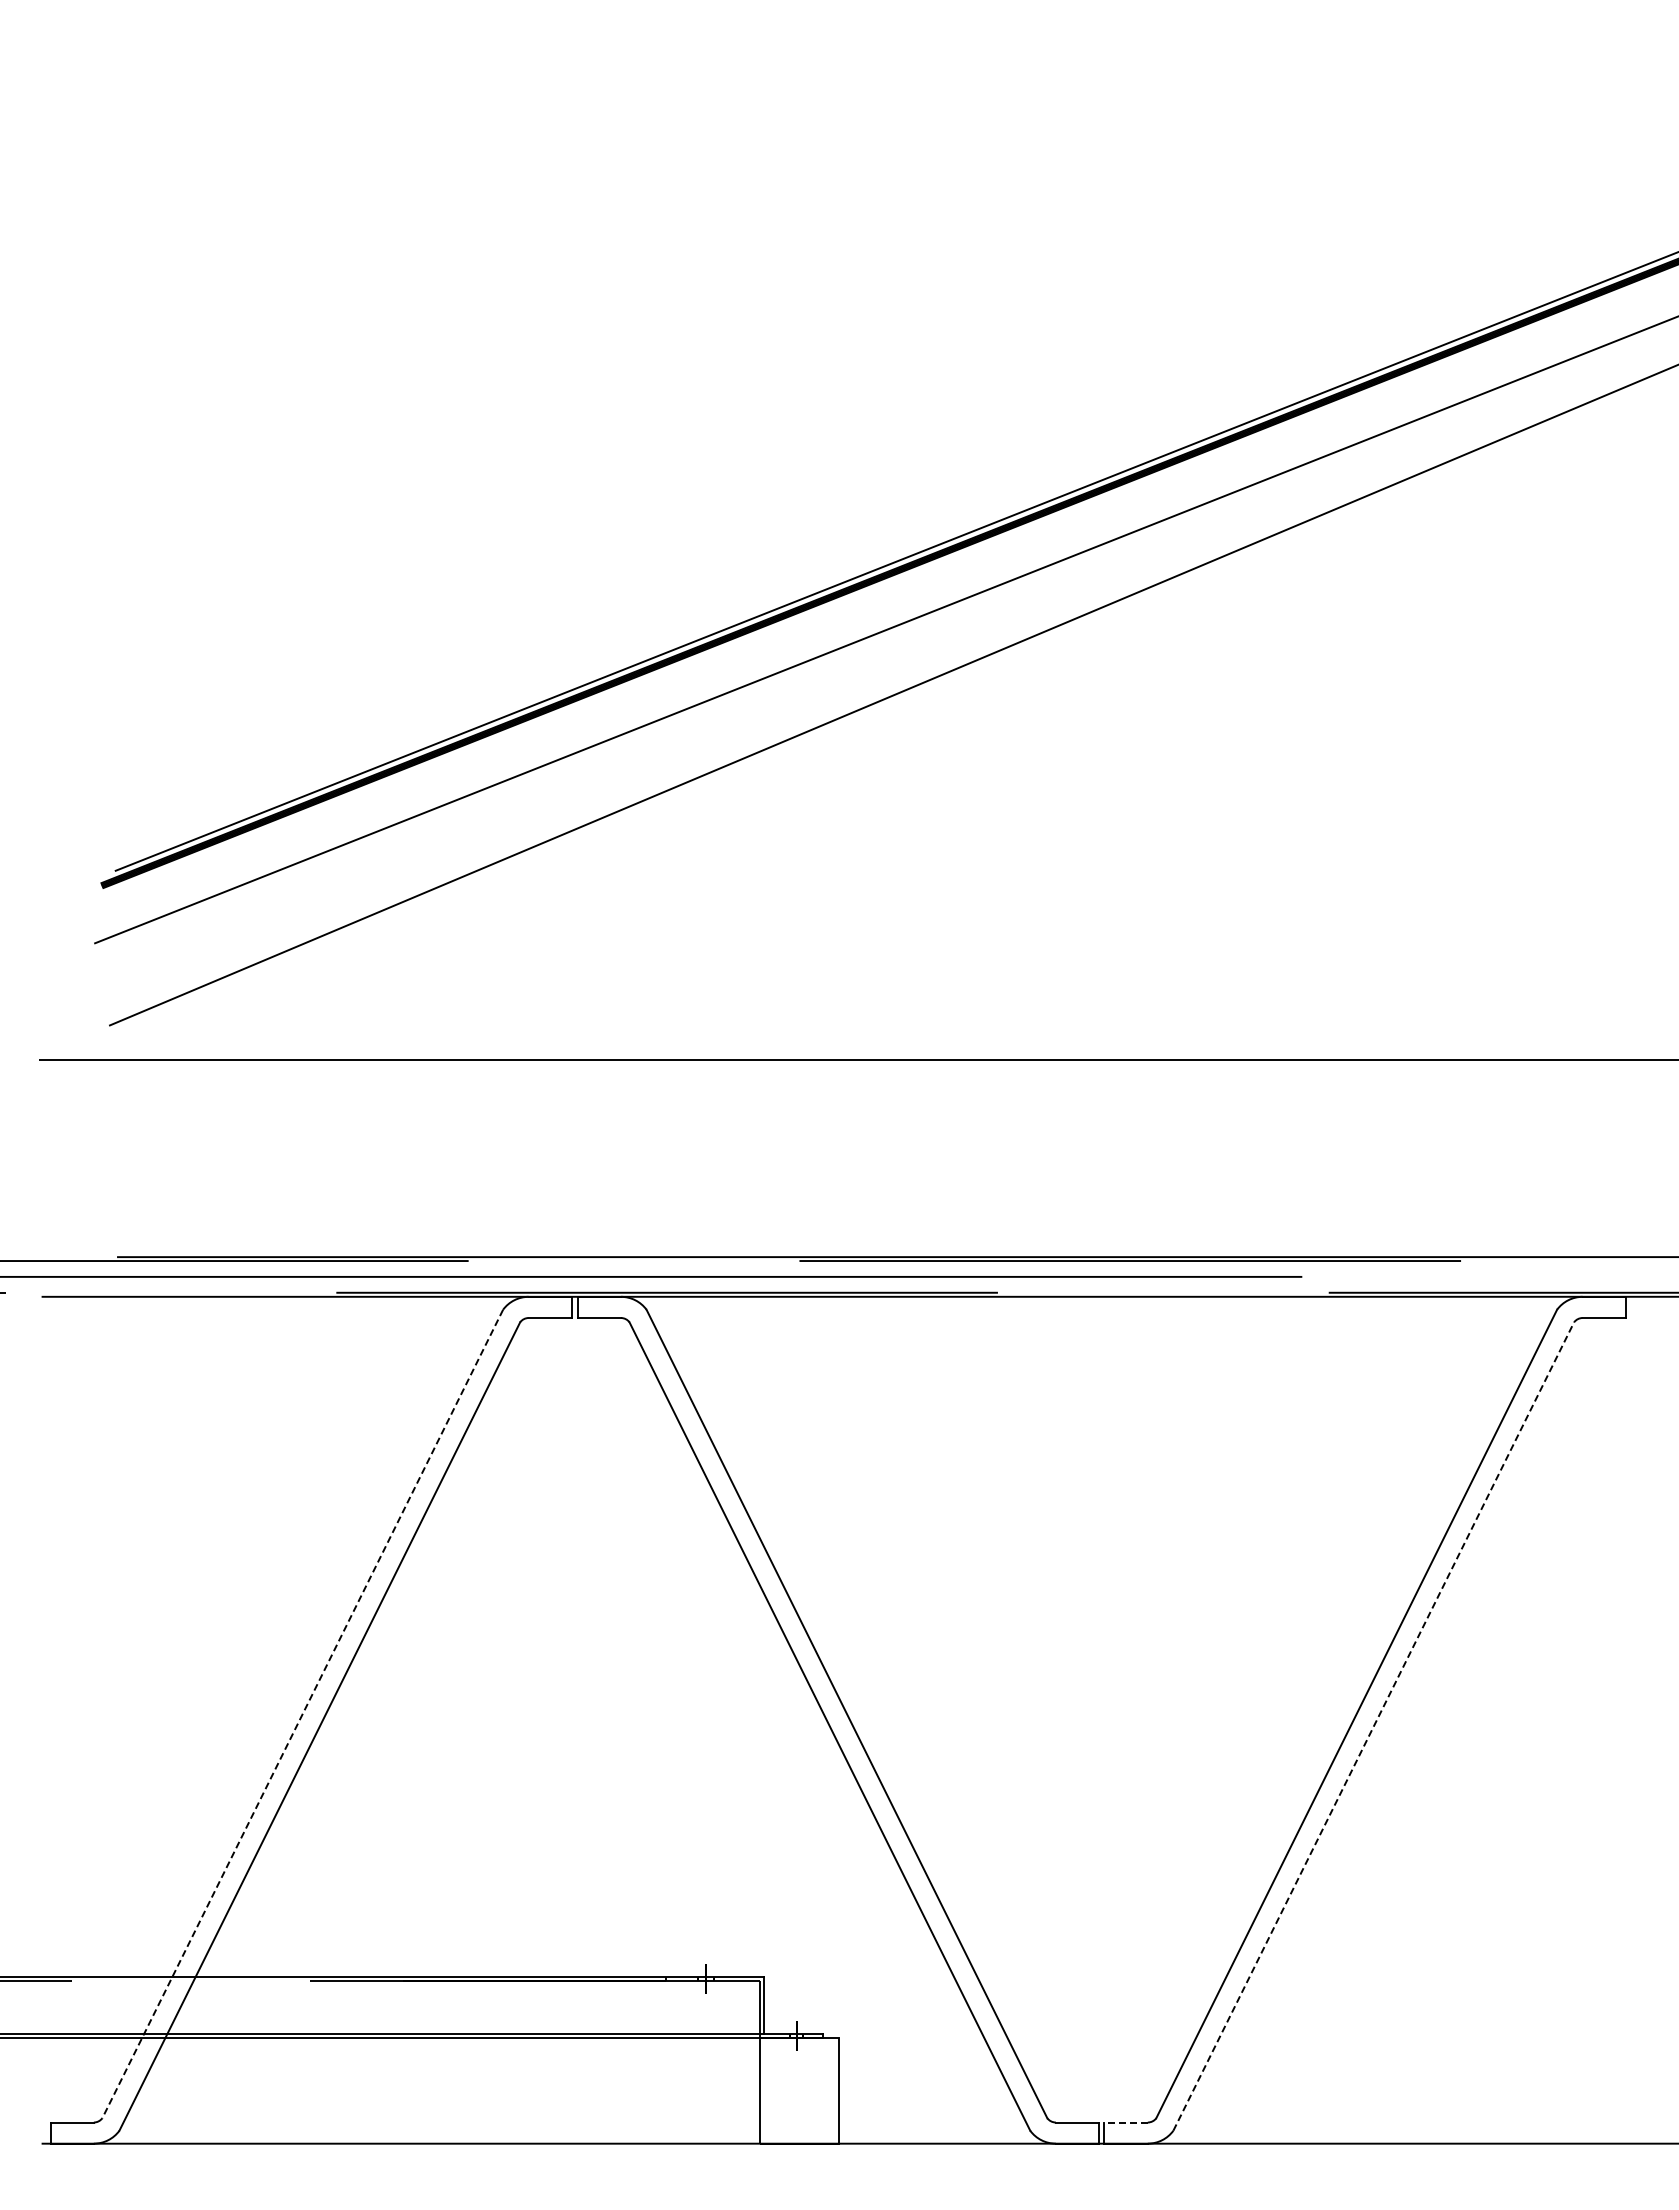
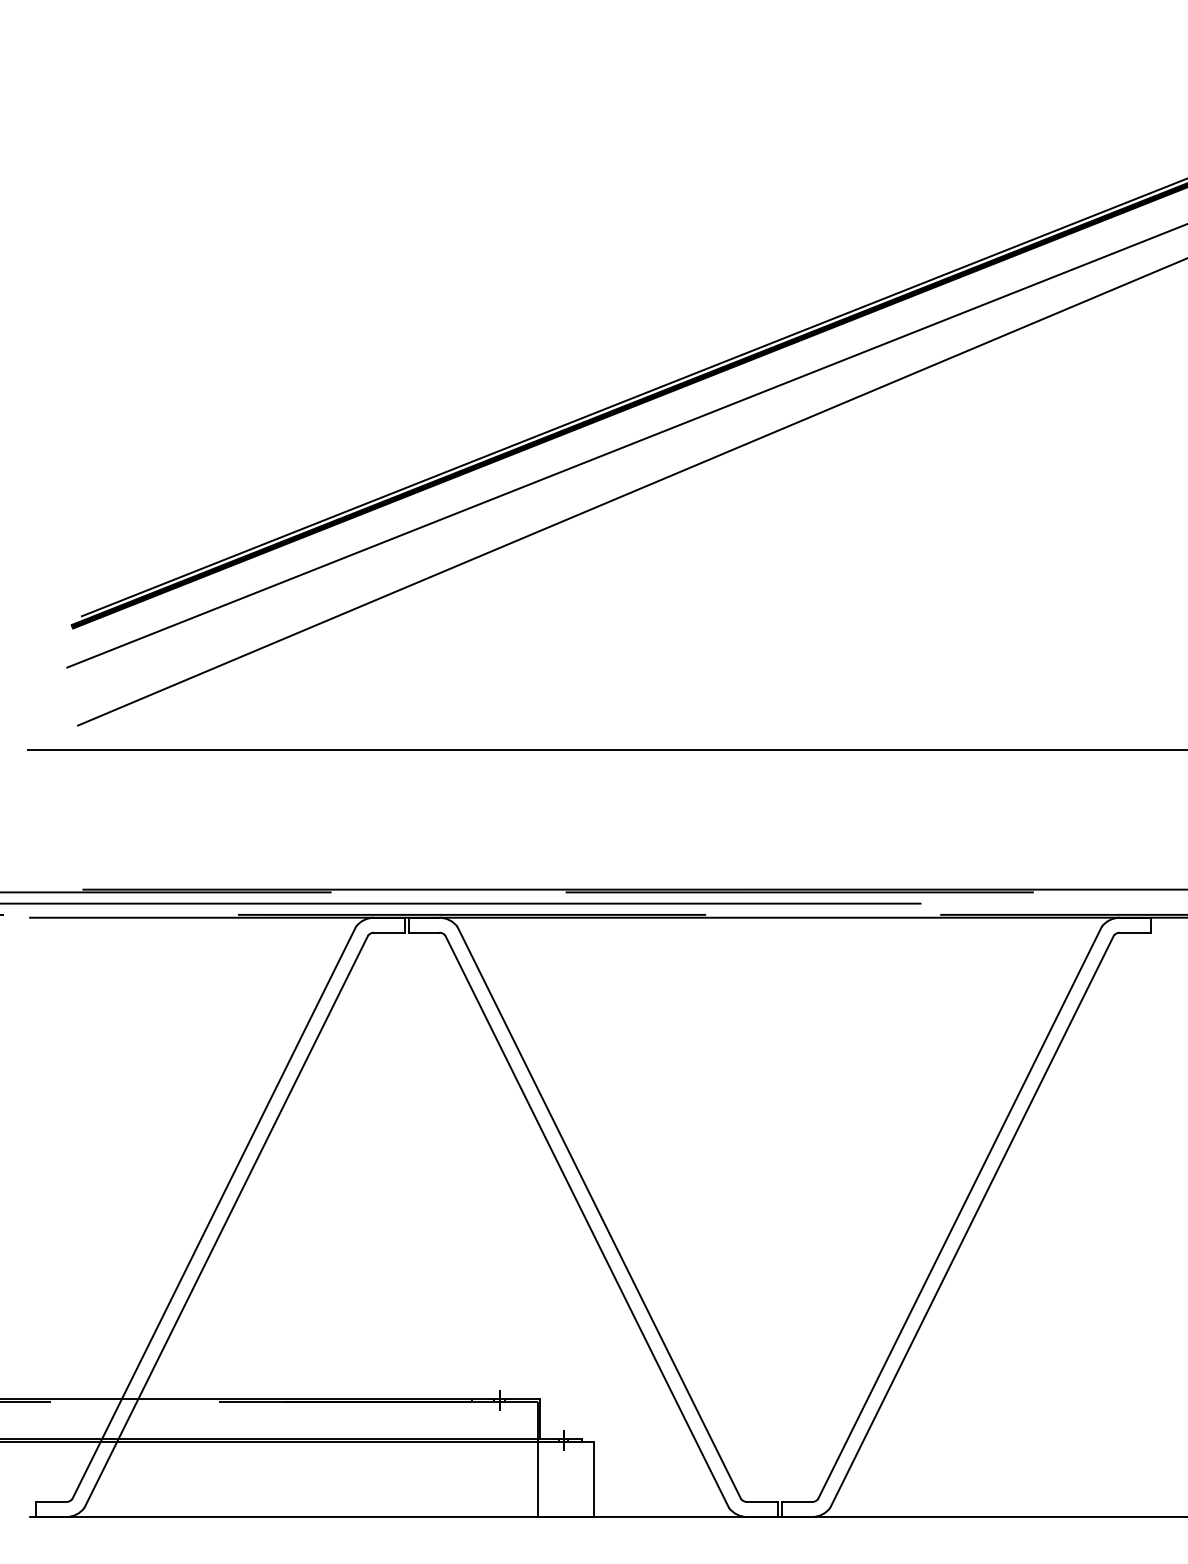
line: (302, 1714) -> (214, 1213), dashed -> solid
line: (1373, 1726) -> (971, 1221), dashed -> solid
line: (1126, 2122) -> (797, 1501), dashed -> solid

